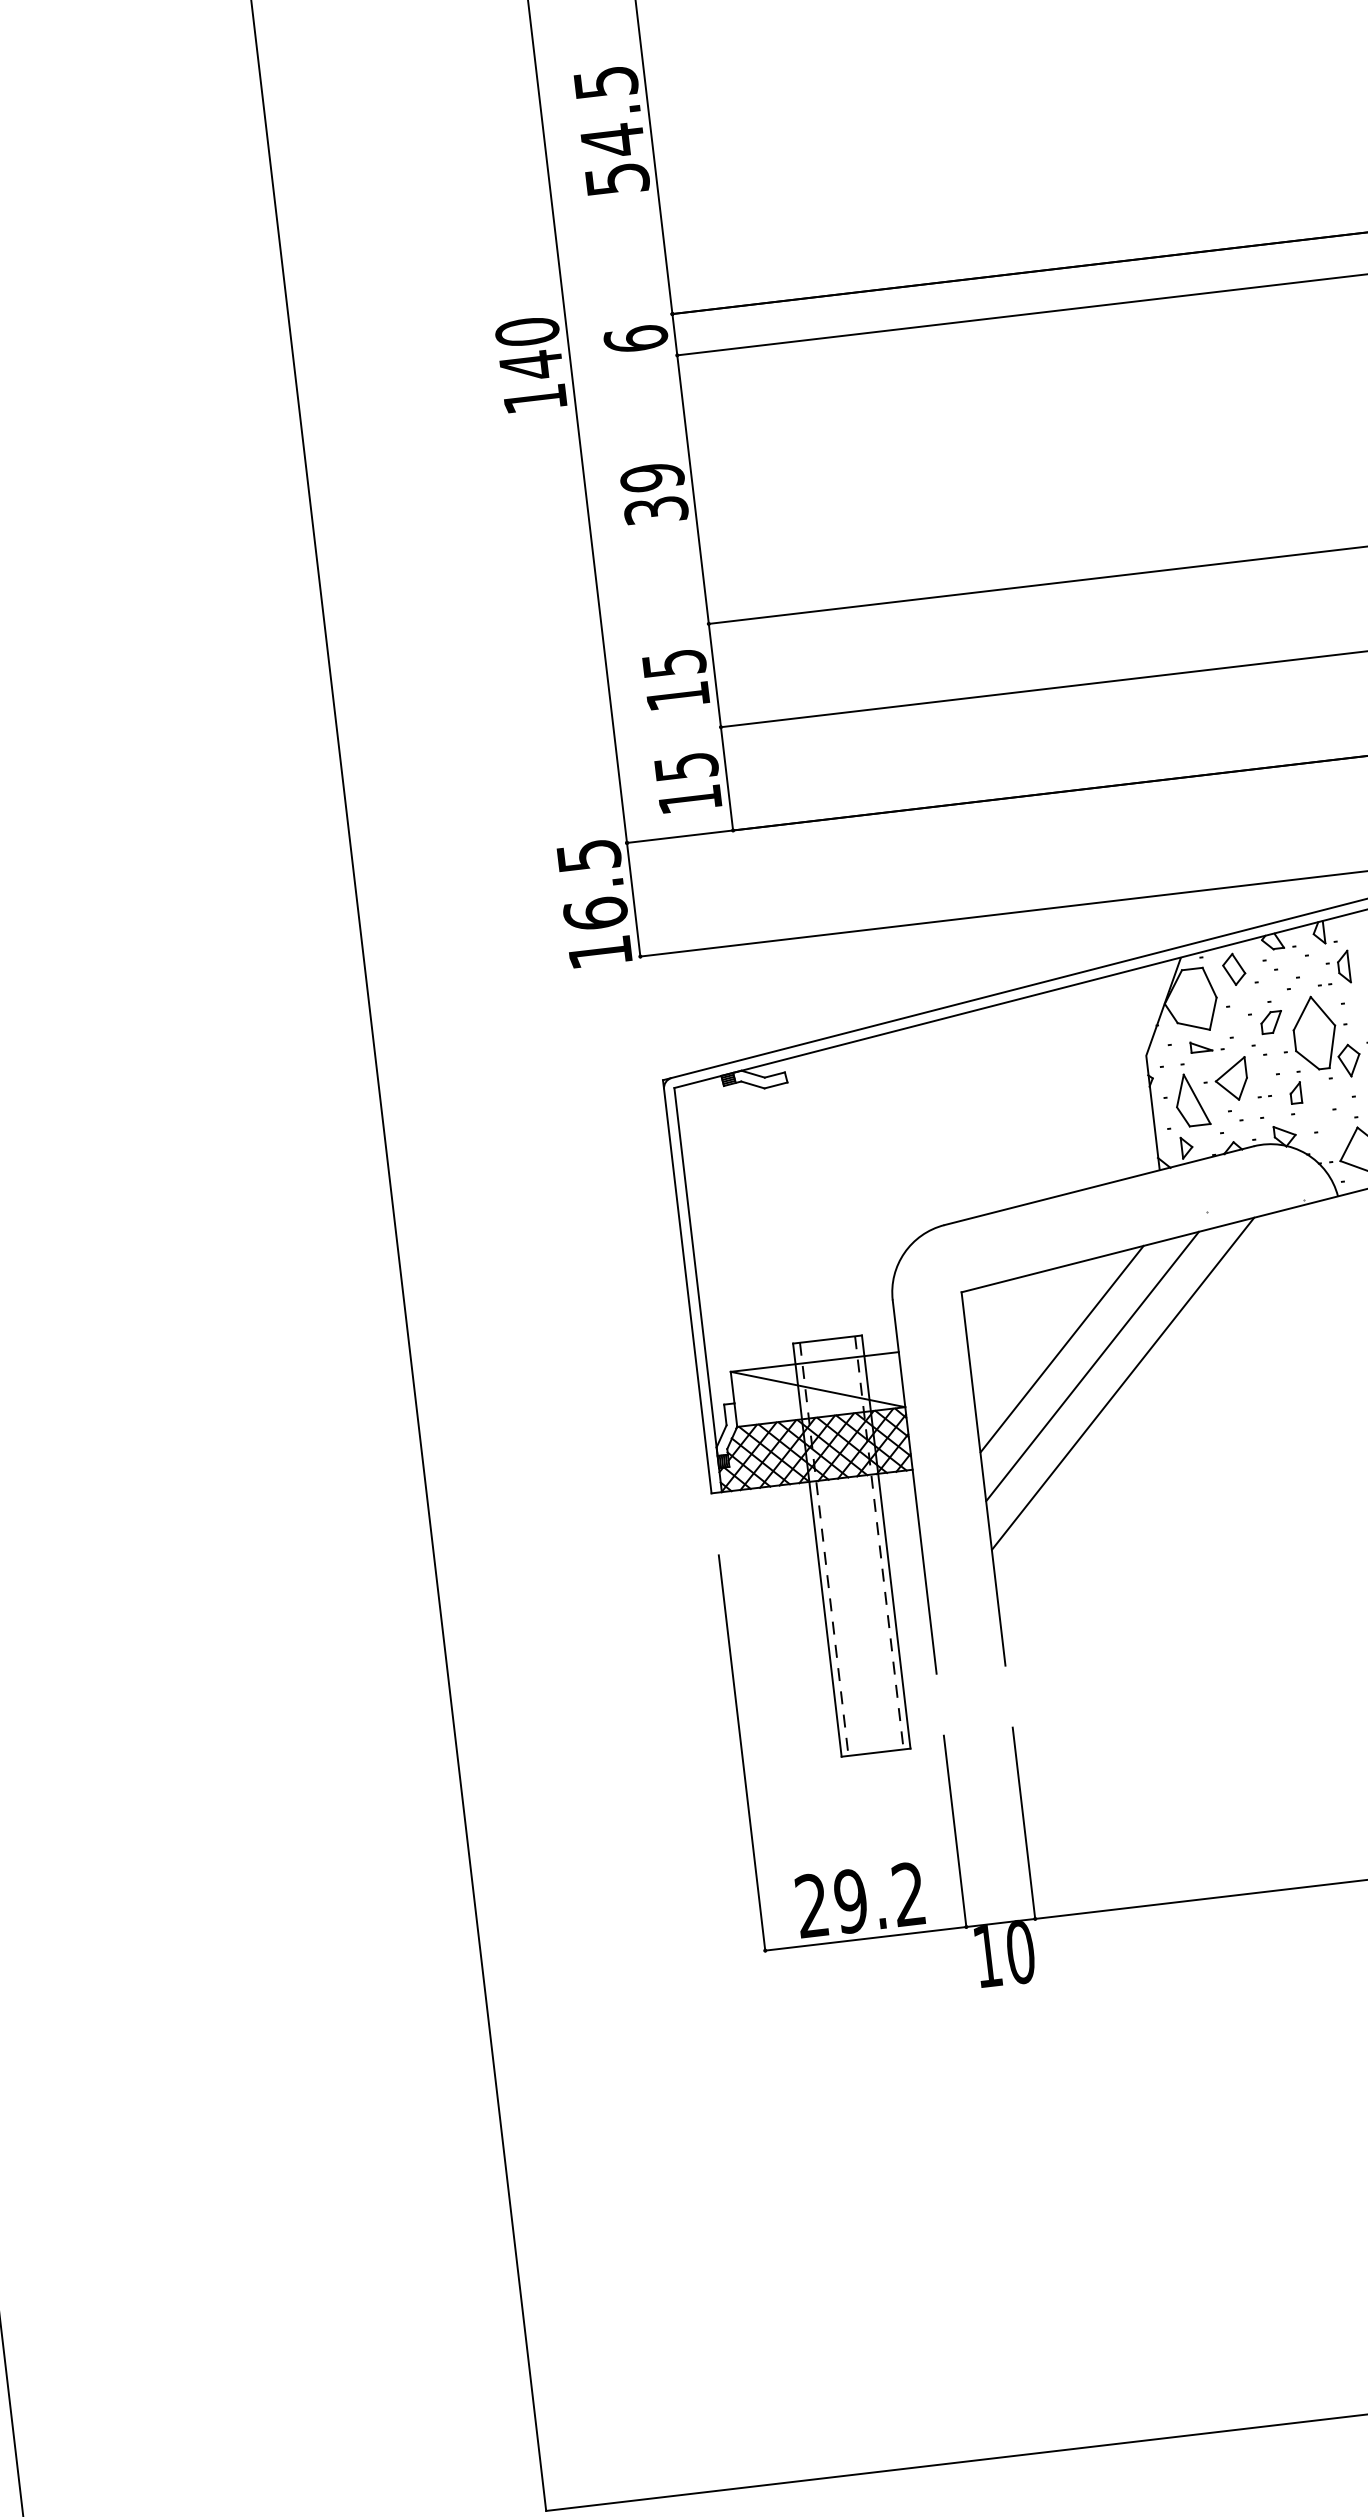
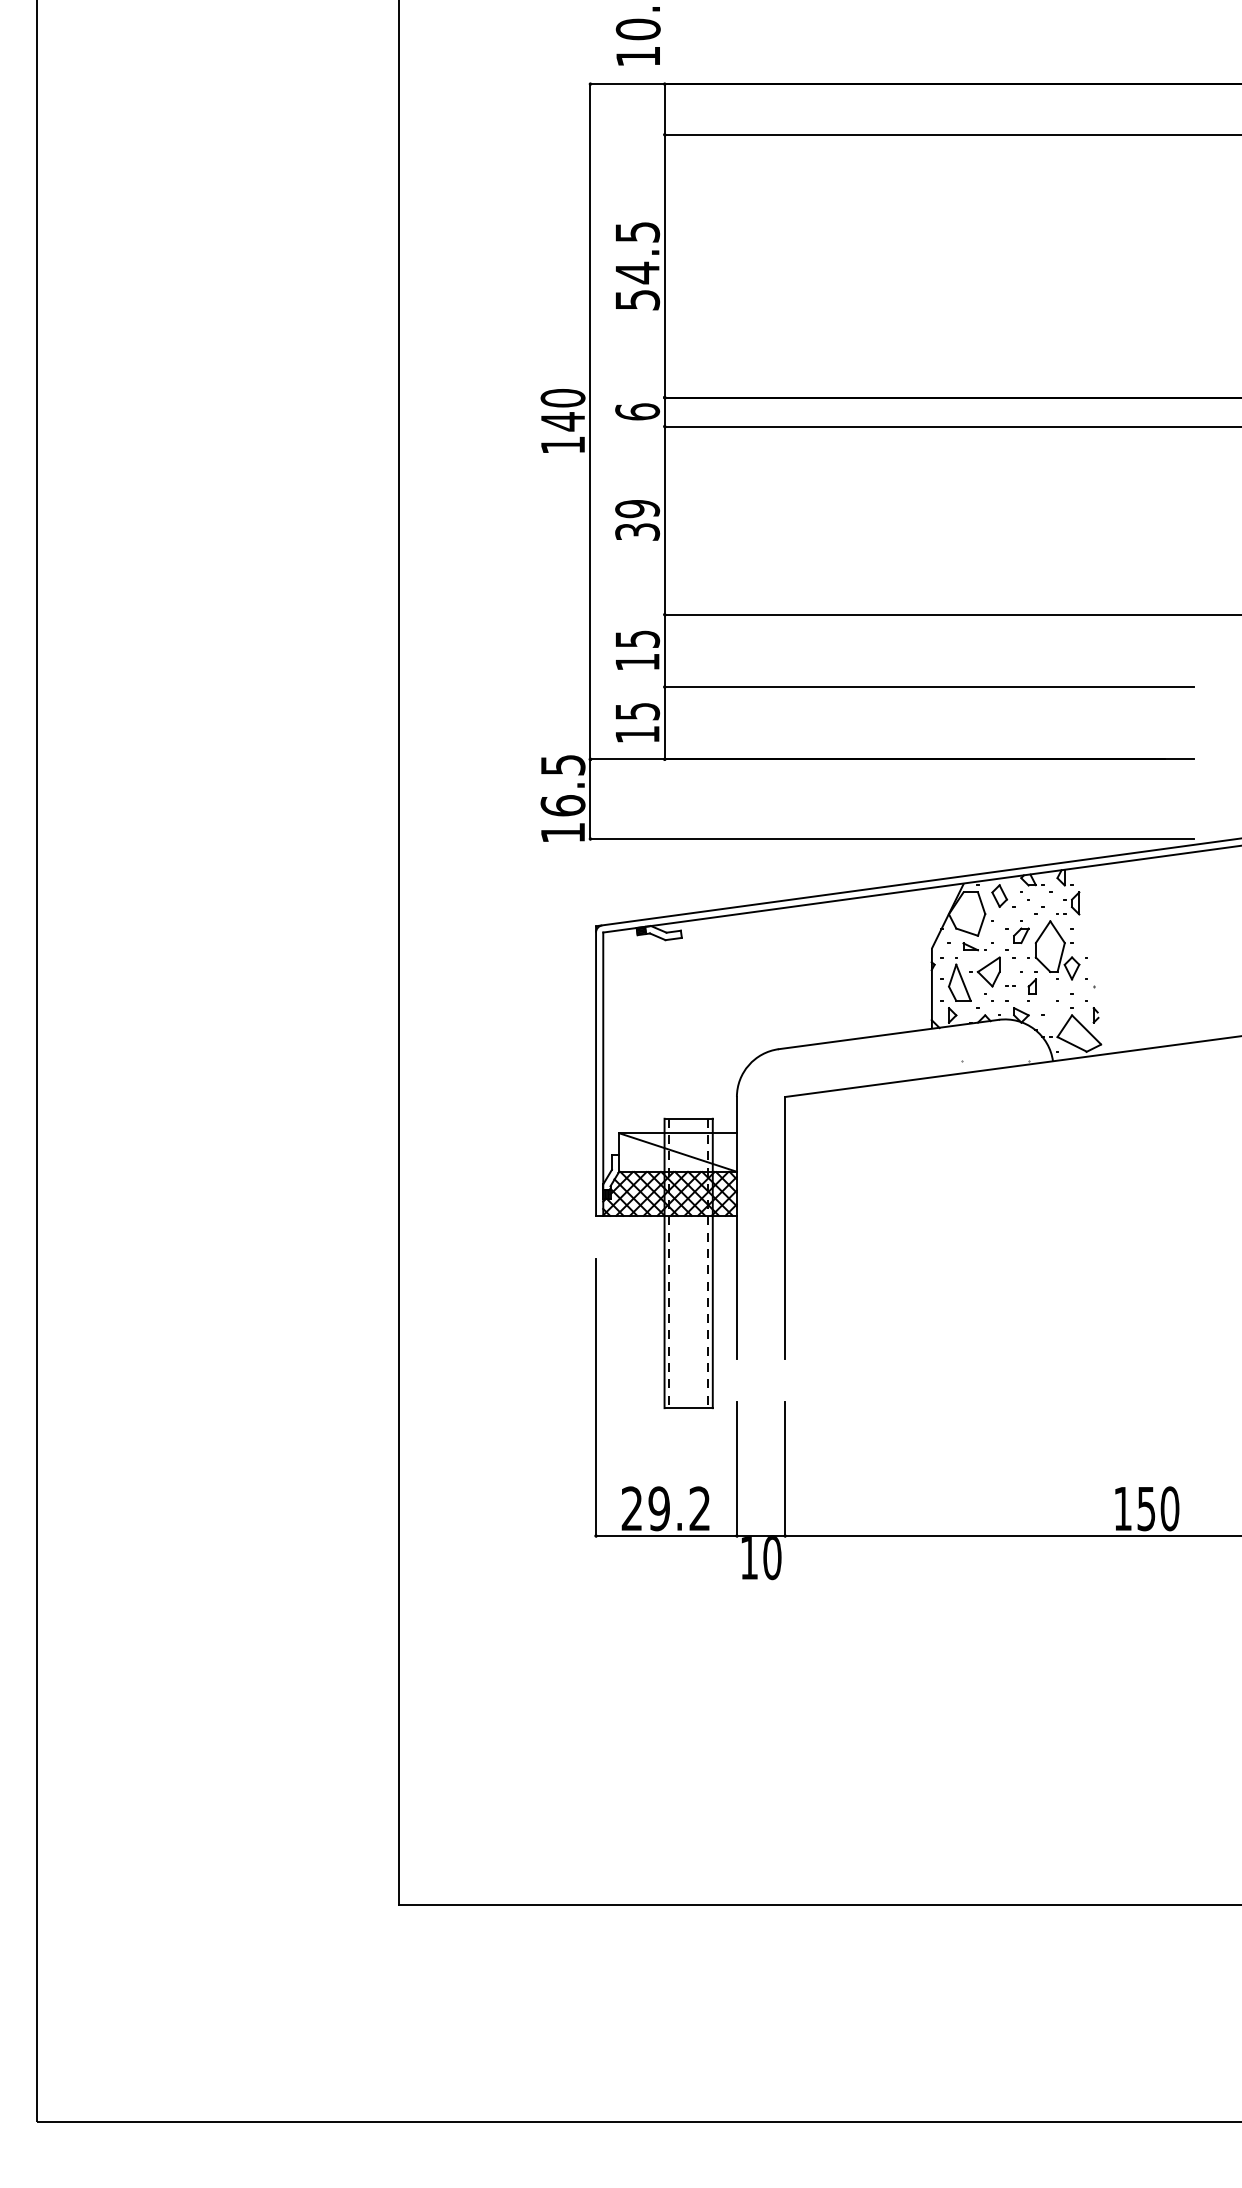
line: (1061, 1349) -> (849, 1144), removed
line: (1092, 1365) -> (869, 1158), removed
line: (1123, 1383) -> (889, 1173), removed

